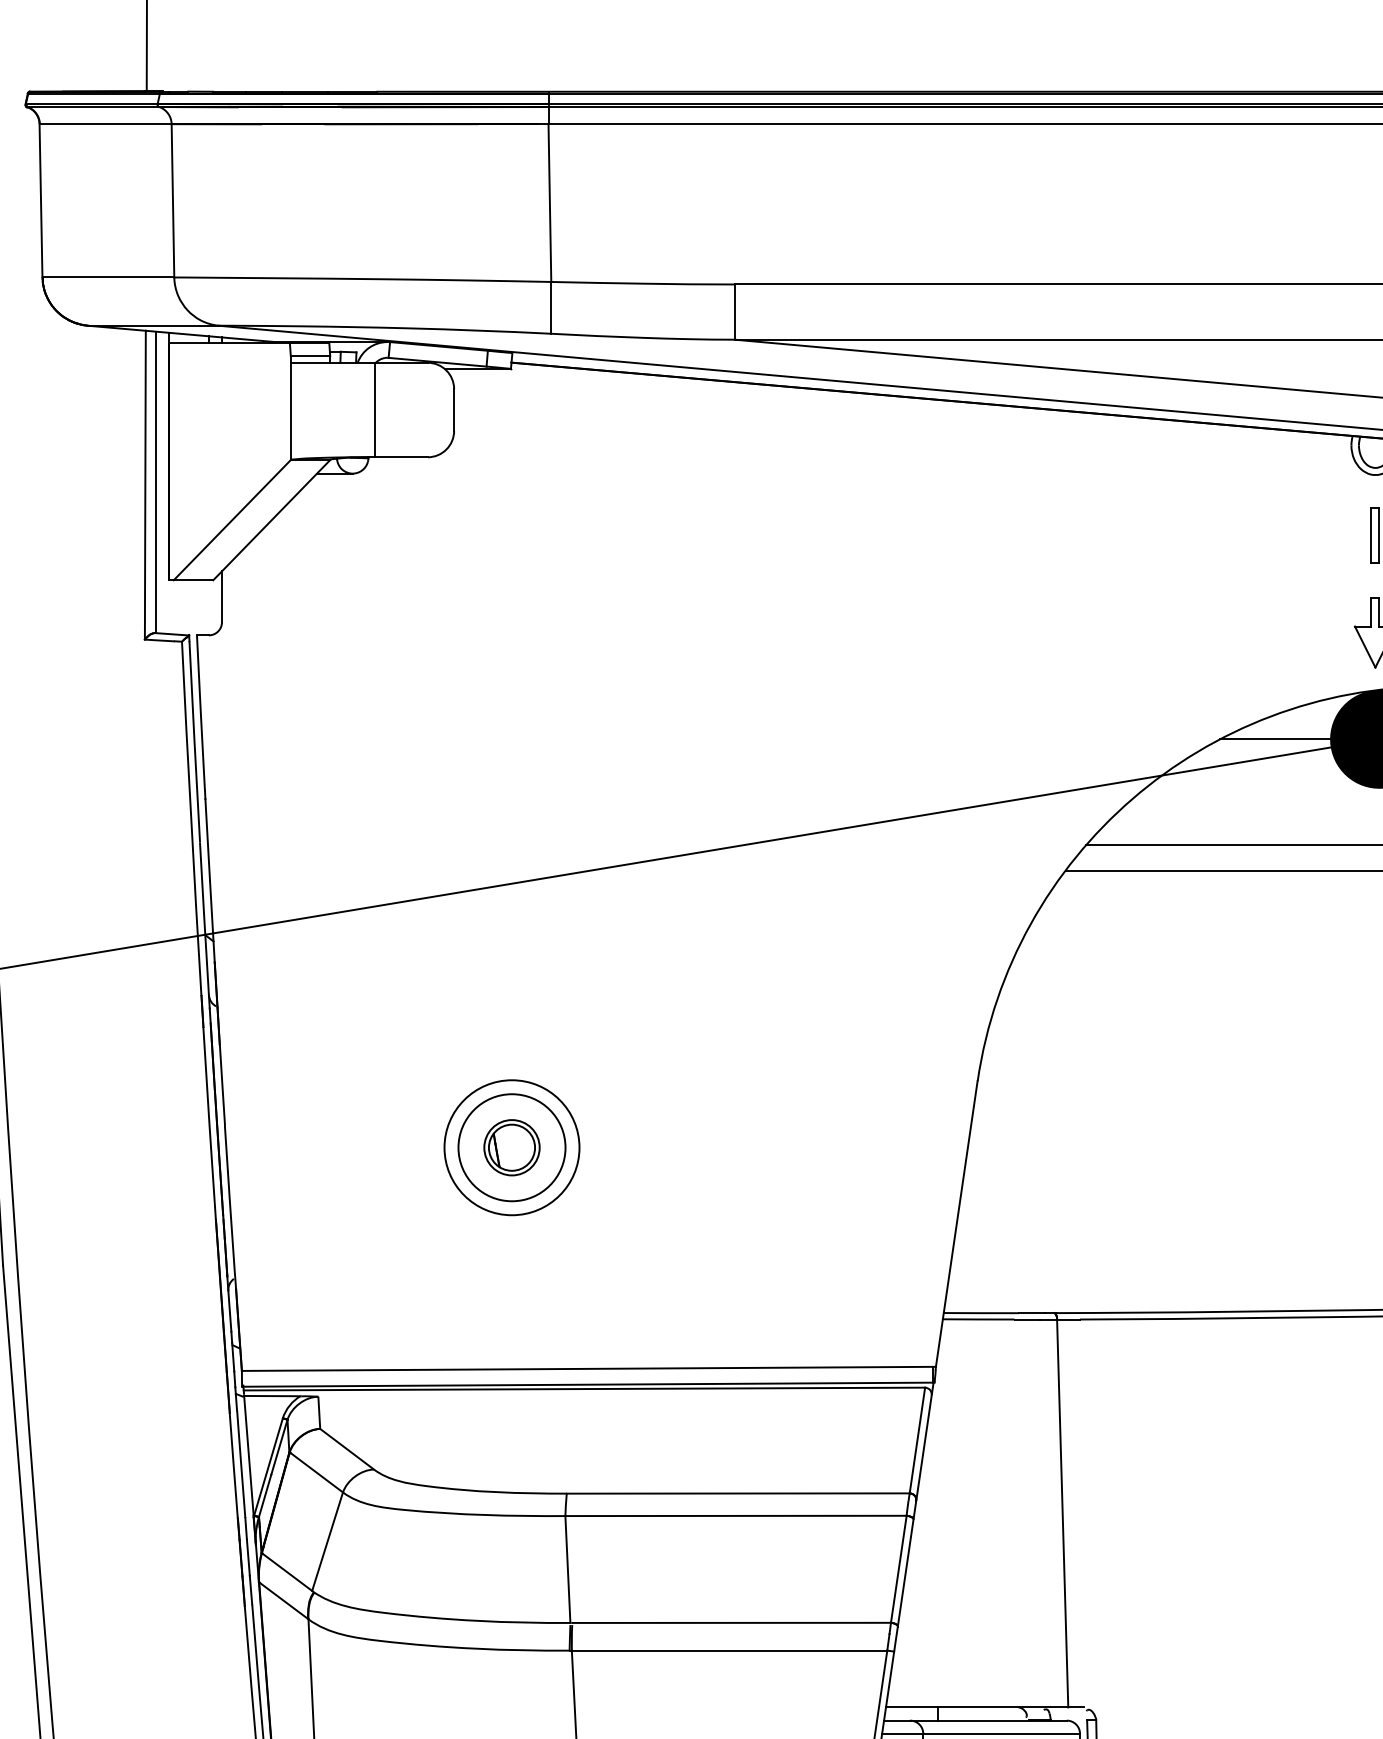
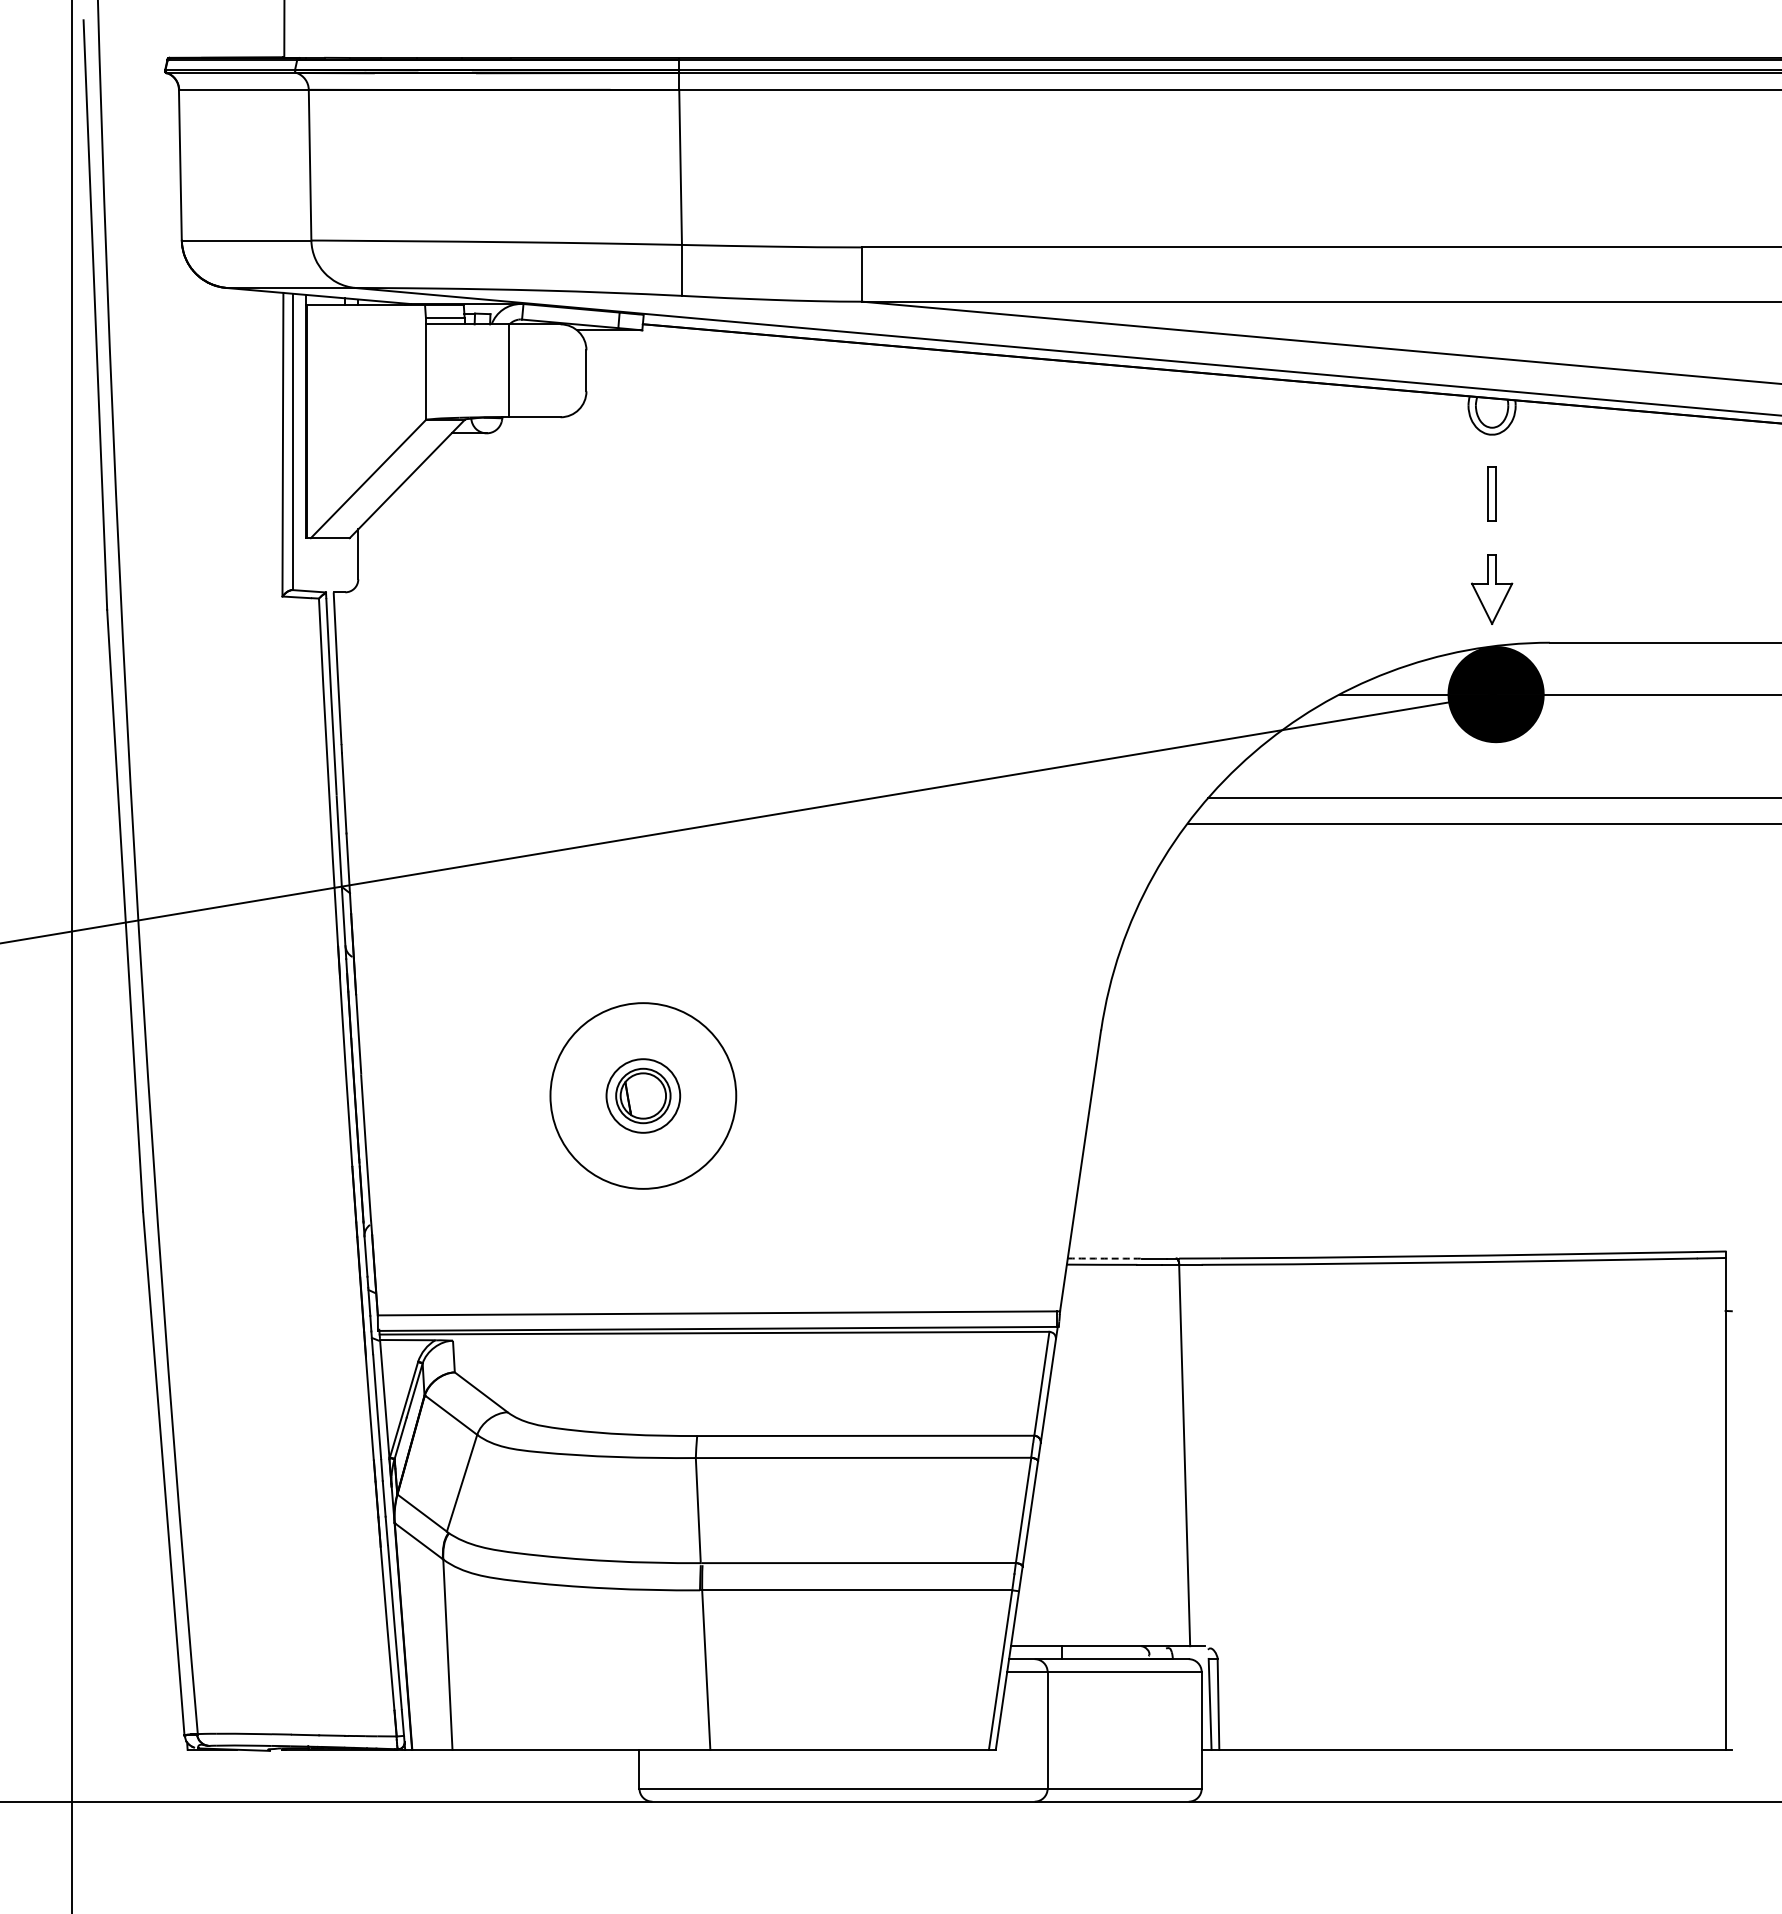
circle: (511, 1147) -> (642, 1095), size x0.7
circle: (512, 1147) -> (643, 1095), size x1.4
arc: (981, 1313) -> (1104, 1258), solid -> dashed

